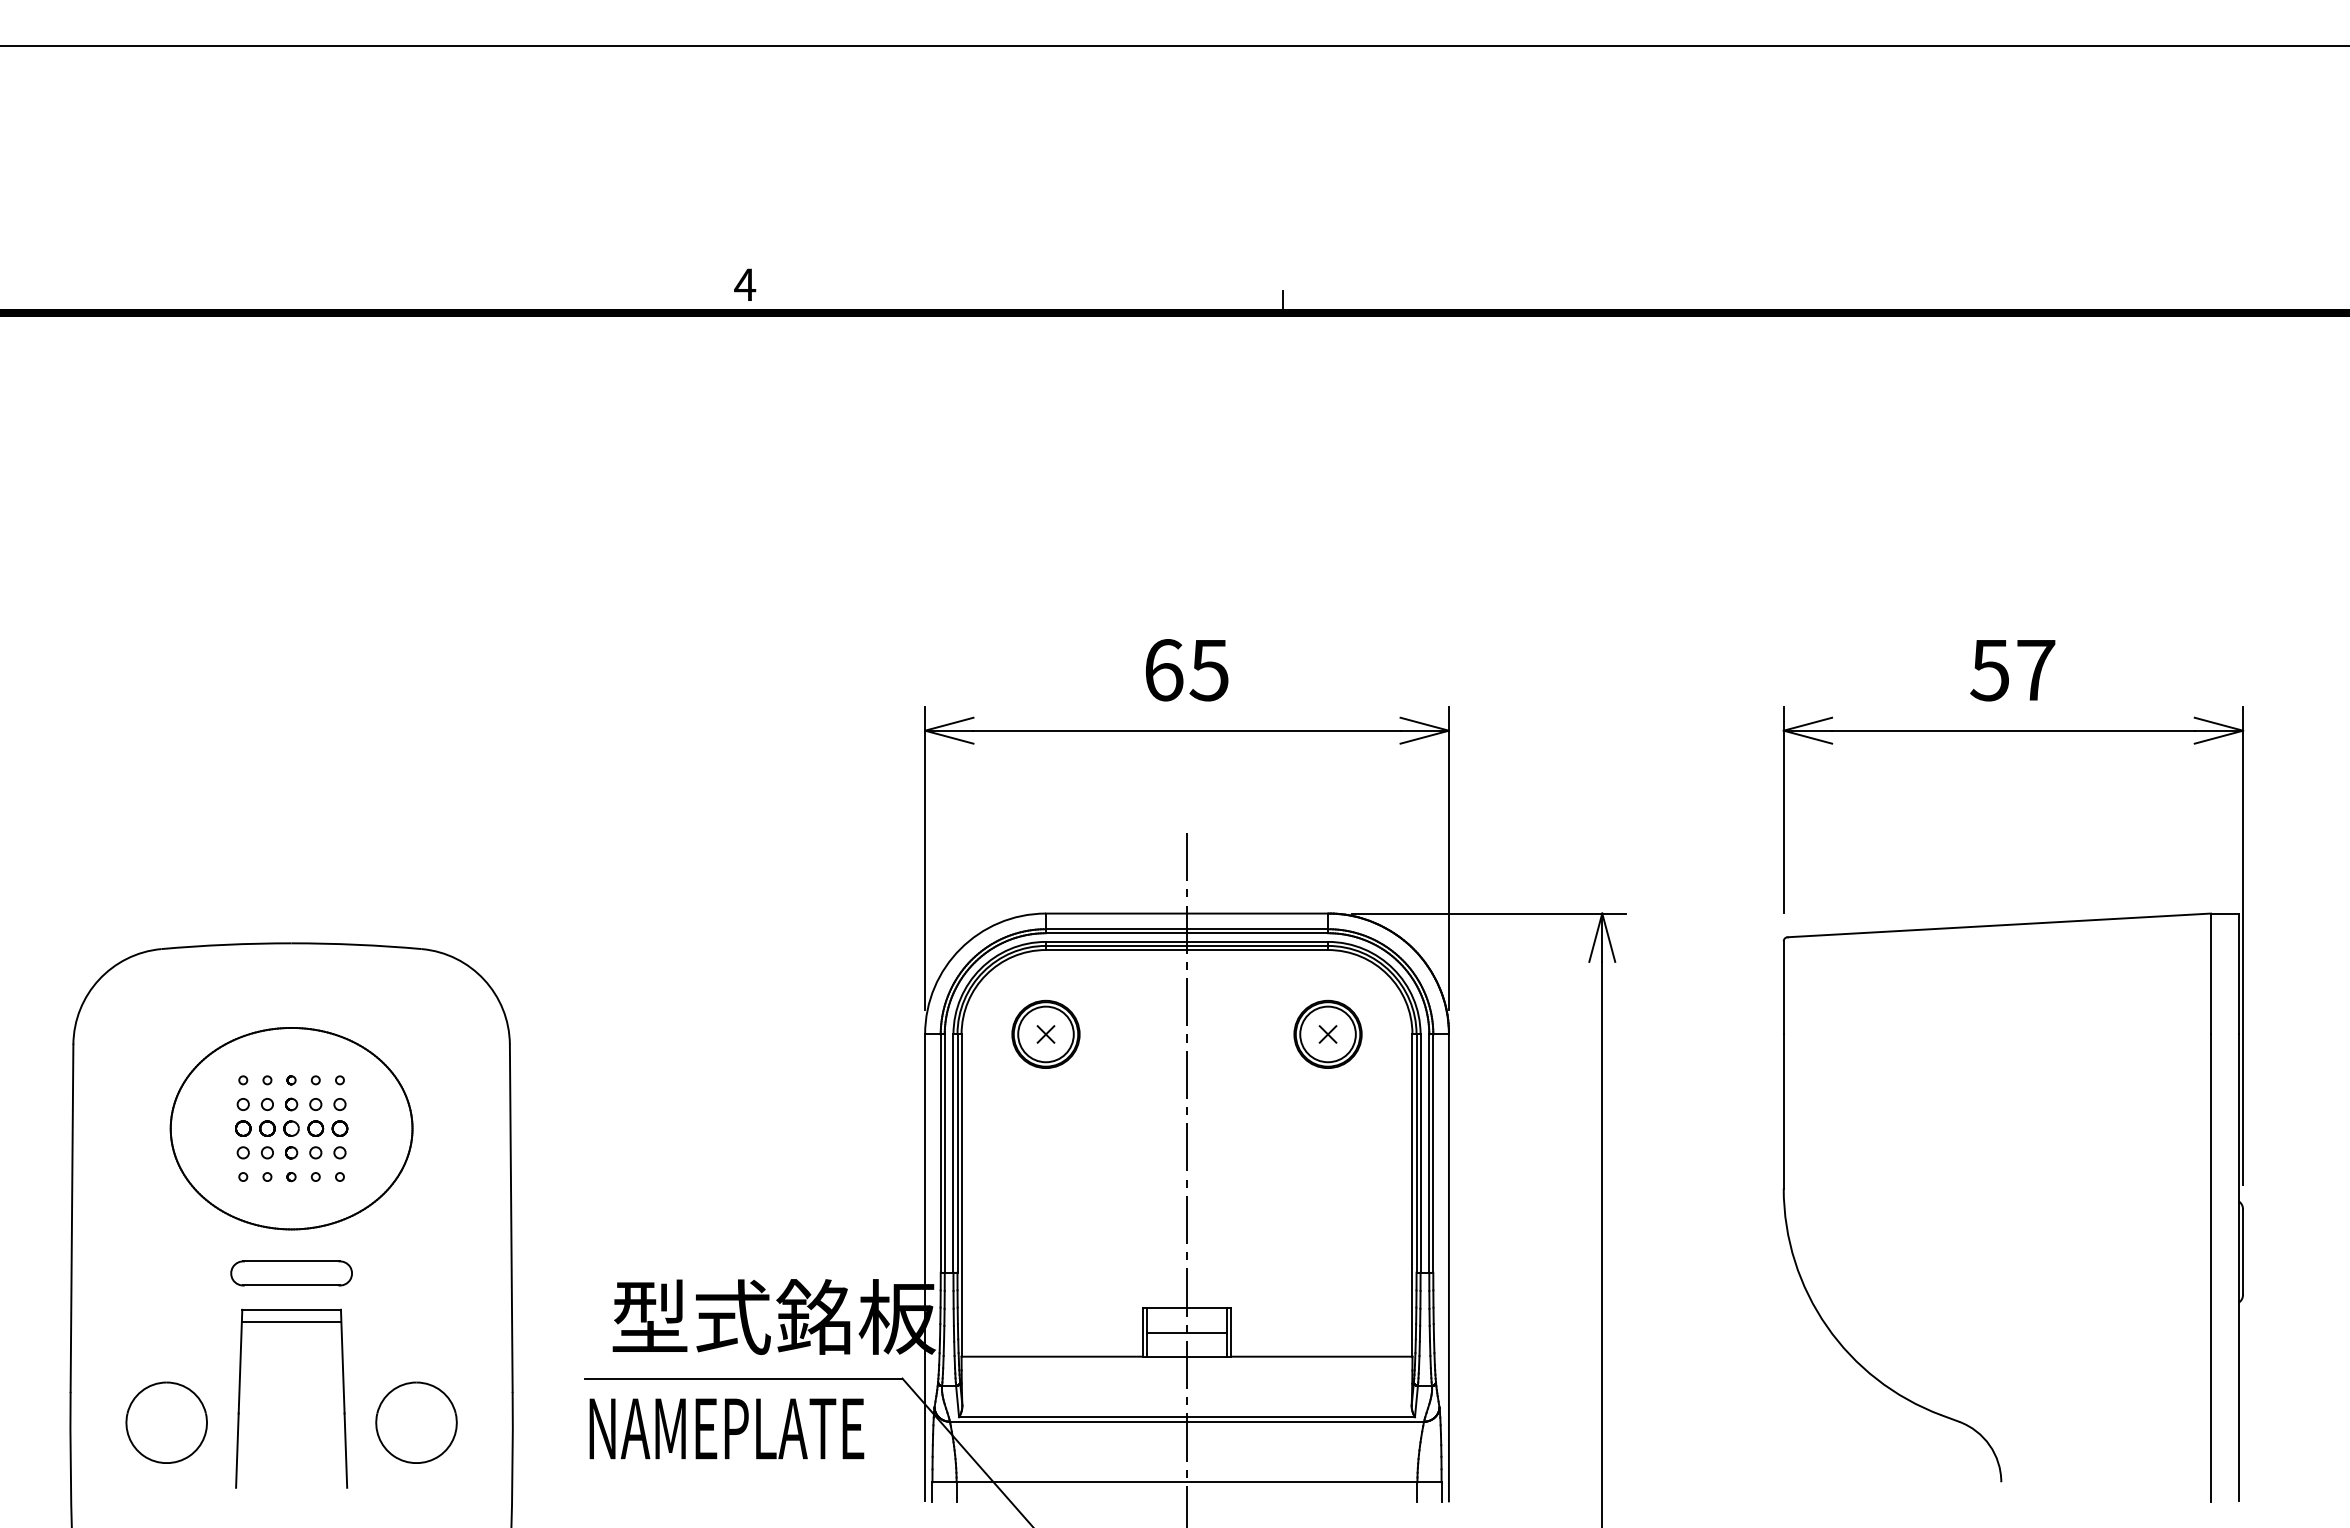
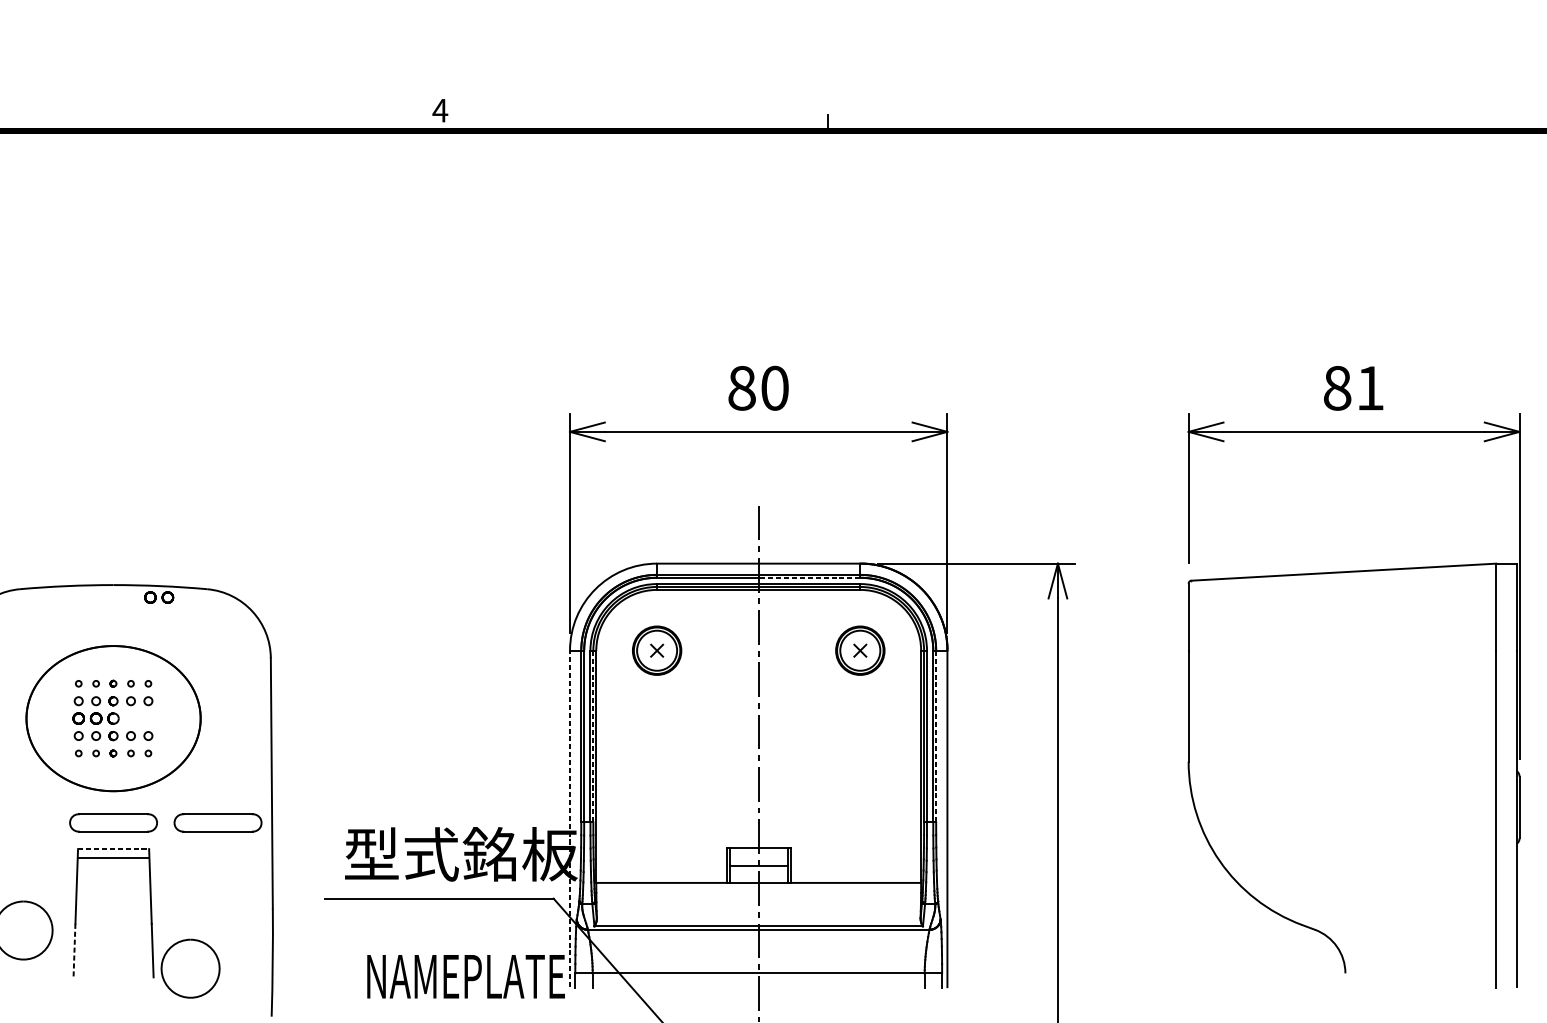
text: (1186, 670) -> (758, 388), 65 -> 80
text: (2012, 670) -> (1353, 388), 57 -> 81
line: (1257, 933) -> (809, 578), solid -> dashed
part: (327, 1128) -> (158, 597), moved
line: (957, 1154) -> (593, 737), solid -> dashed
line: (1433, 1154) -> (936, 737), solid -> dashed
line: (925, 1267) -> (570, 818), solid -> dashed
part: (436, 1273) -> (217, 822), added
line: (292, 1309) -> (114, 848), solid -> dashed
part: (416, 1422) -> (190, 968), moved
text: (726, 1428) -> (465, 976), moved
line: (237, 1451) -> (74, 951), solid -> dashed

